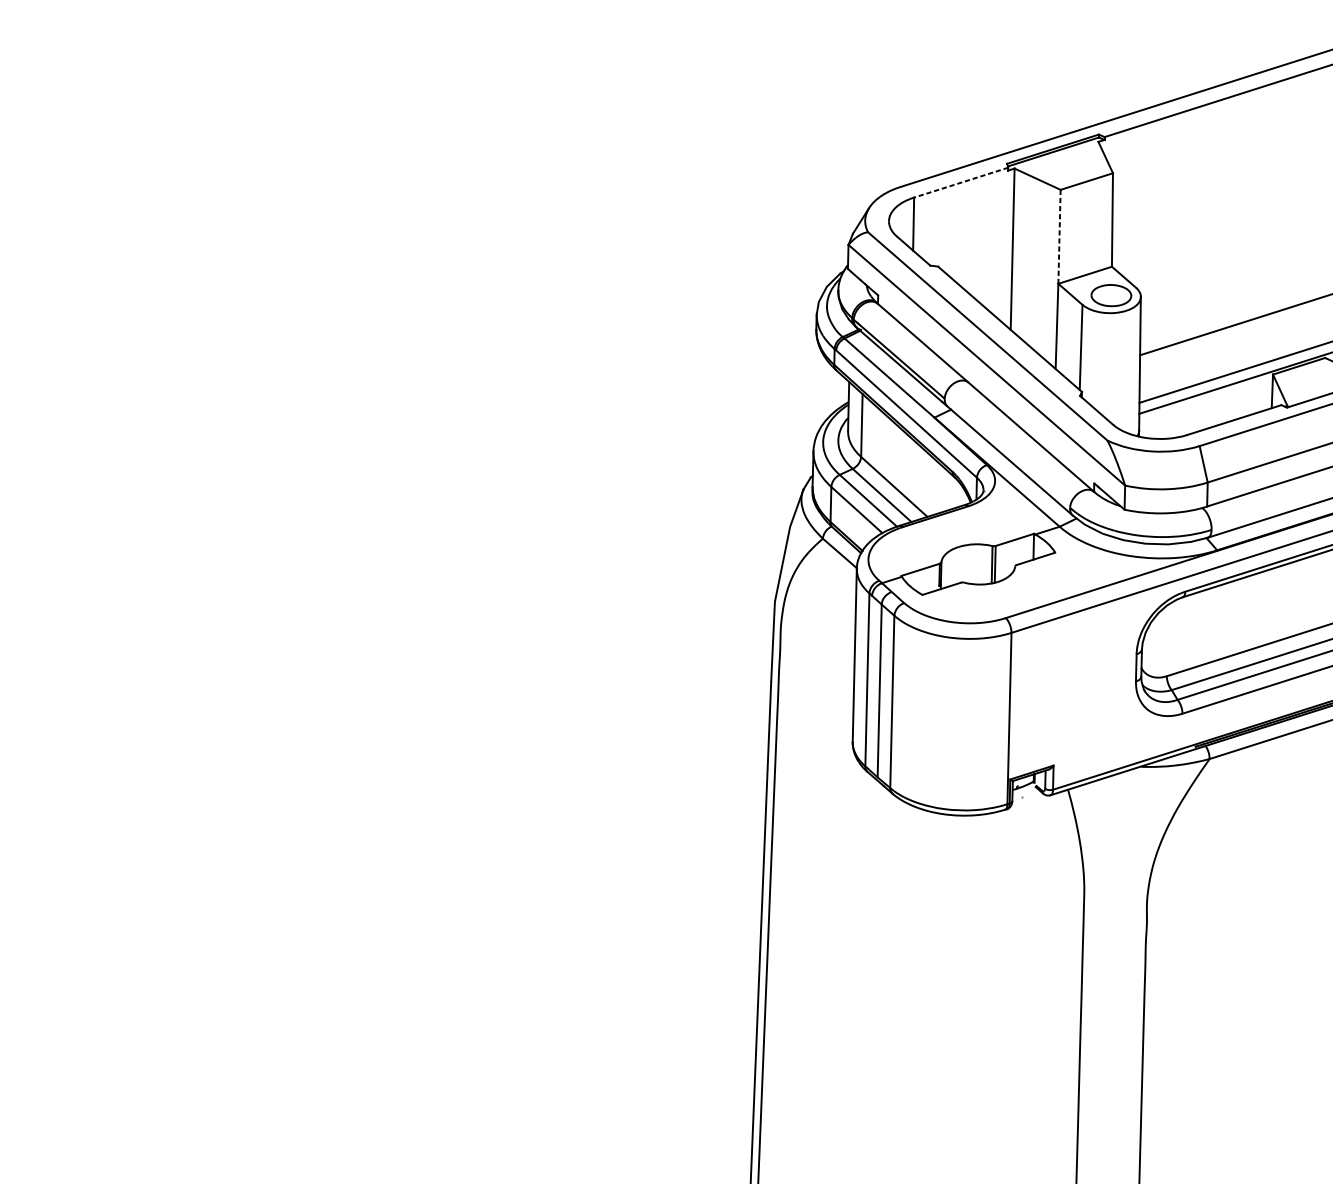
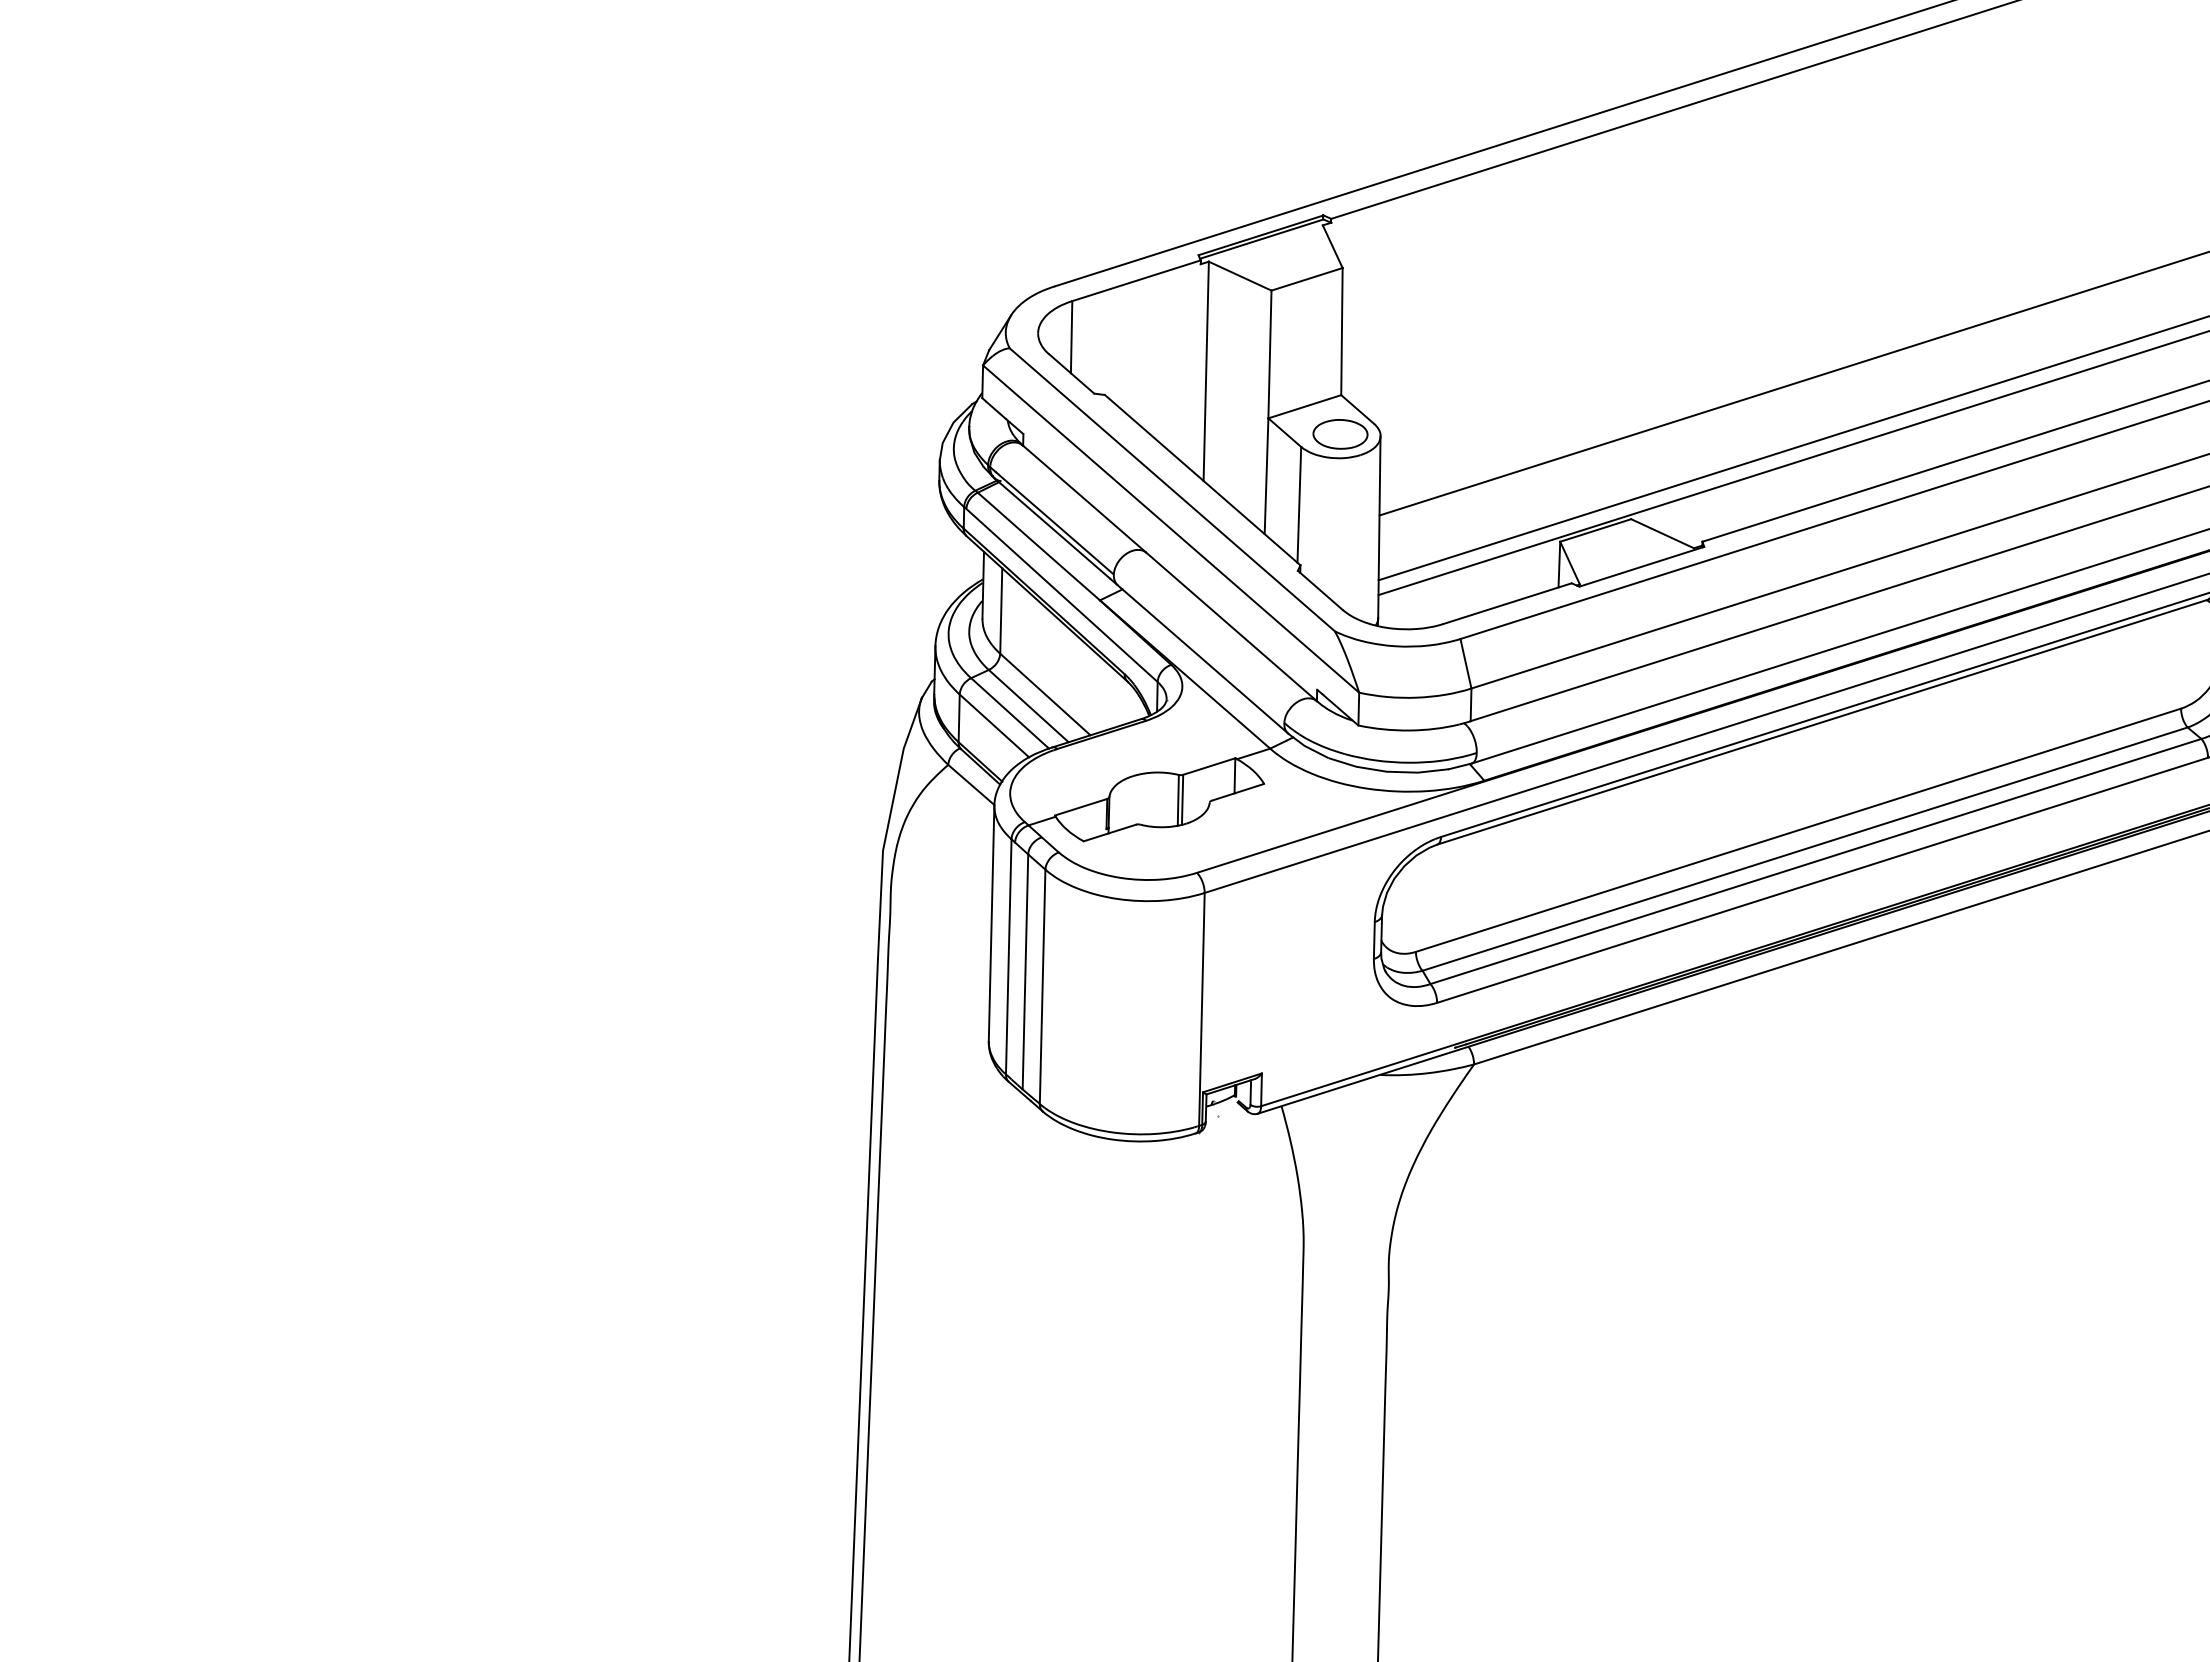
line: (960, 182) -> (1135, 280), dashed -> solid
line: (1059, 236) -> (1269, 354), dashed -> solid

